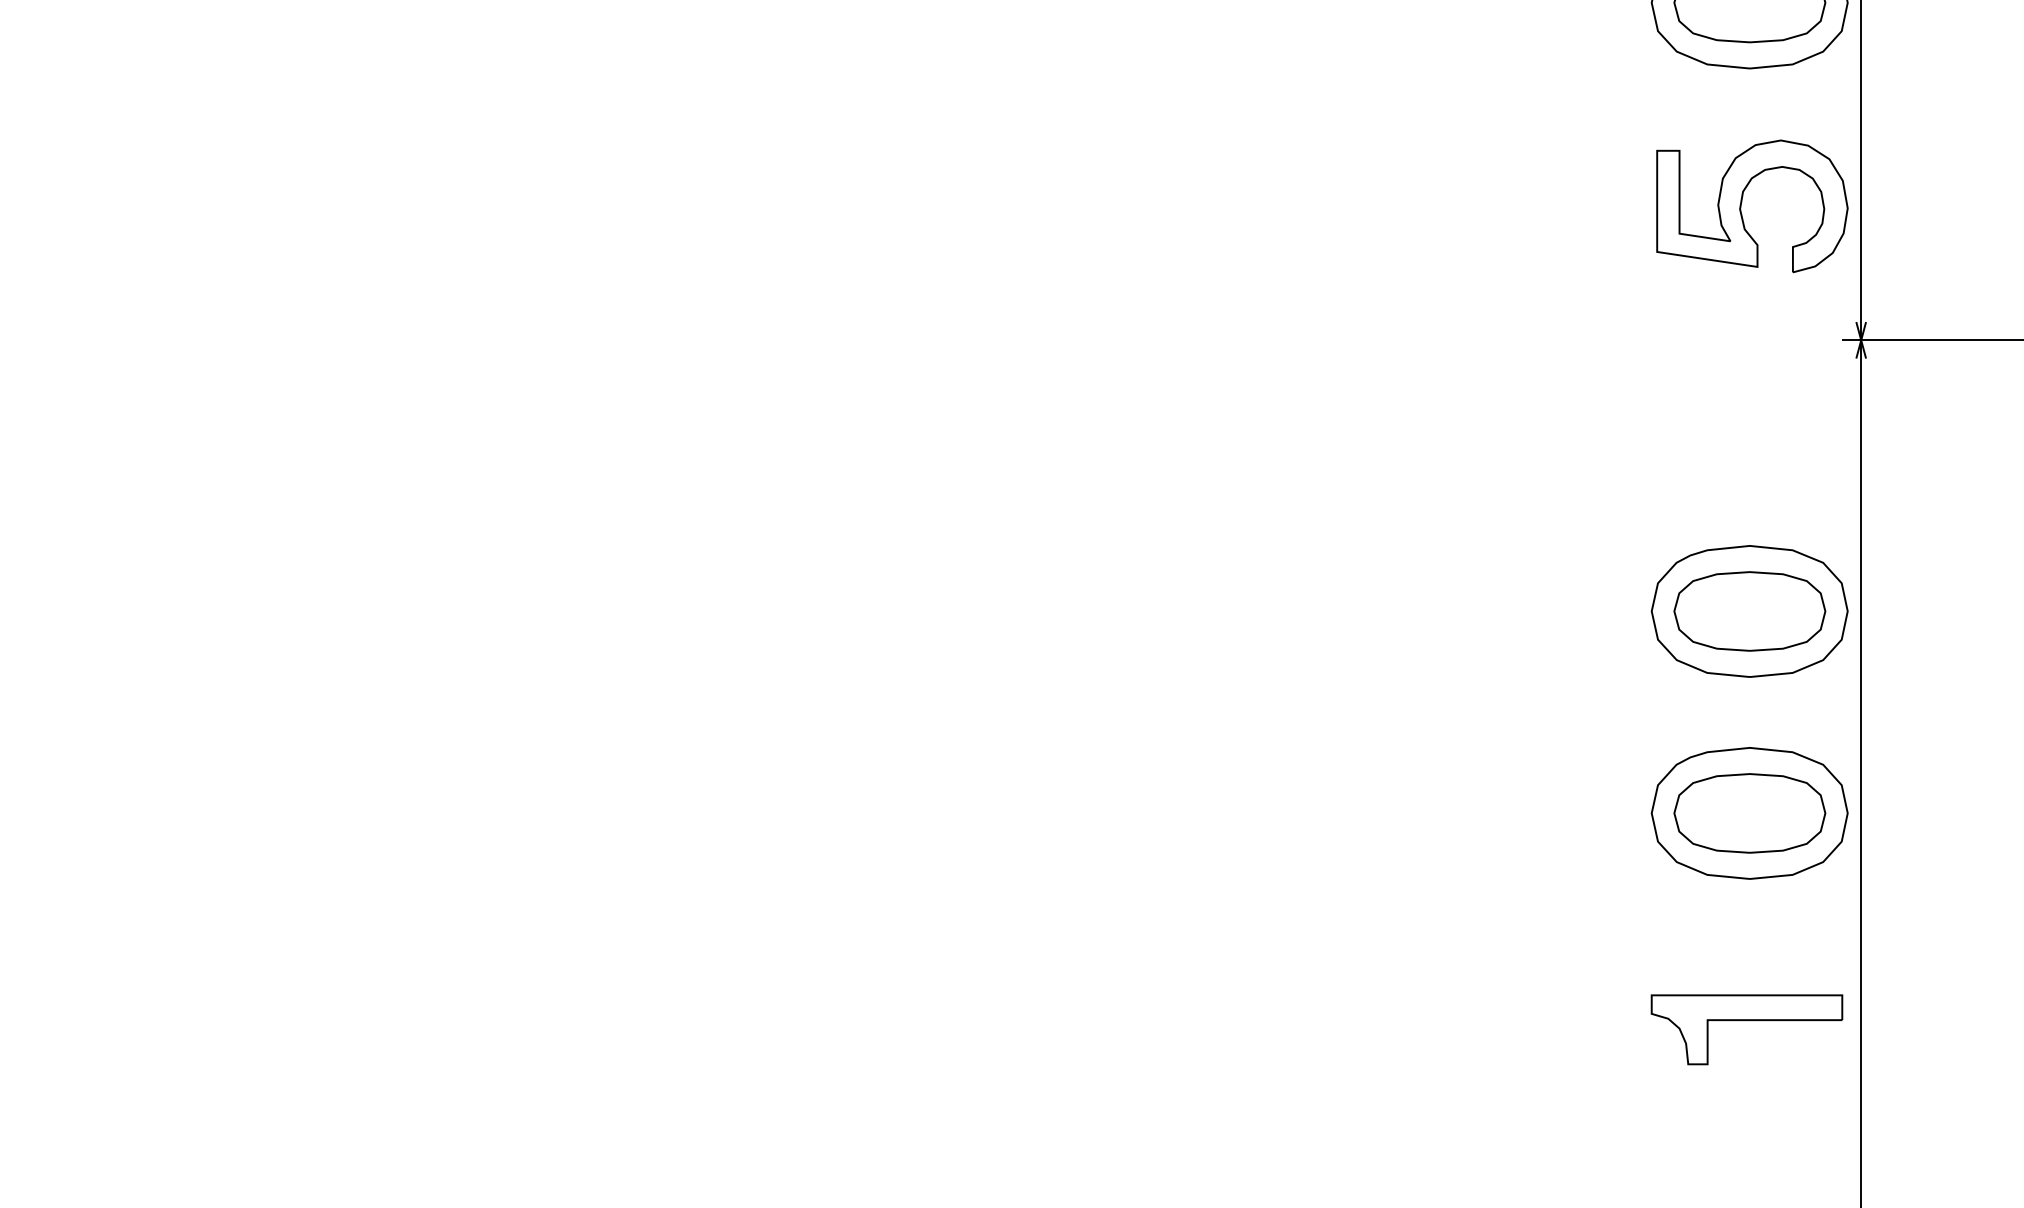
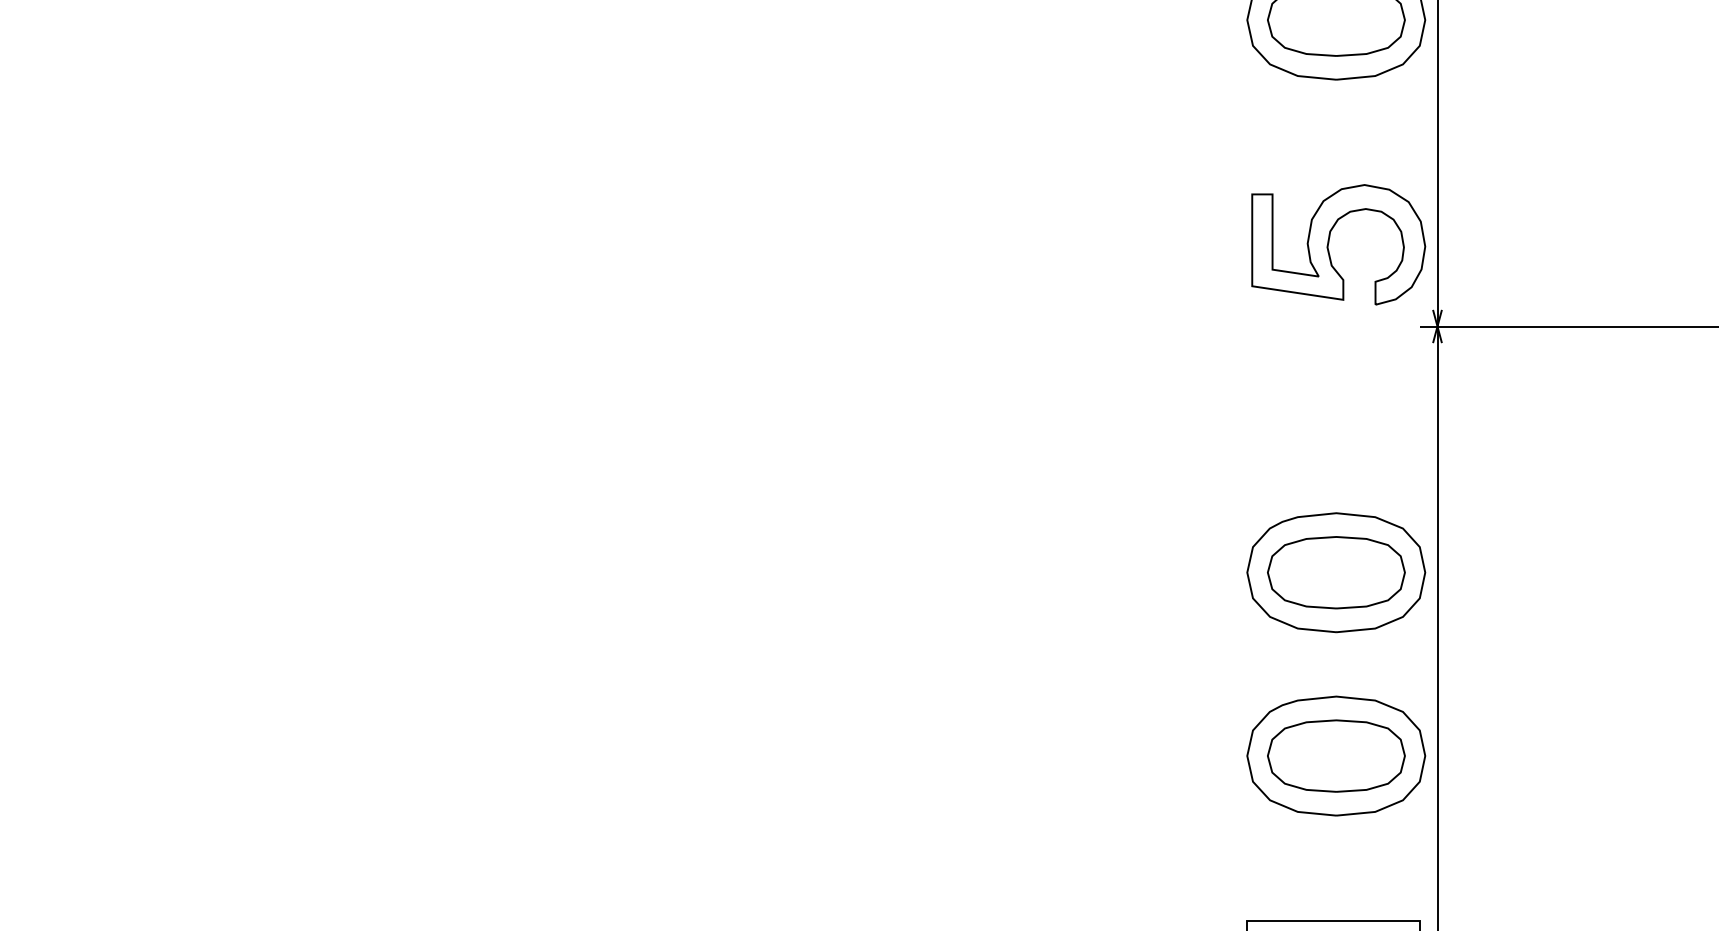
part: (1742, 202) -> (1329, 241), moved

